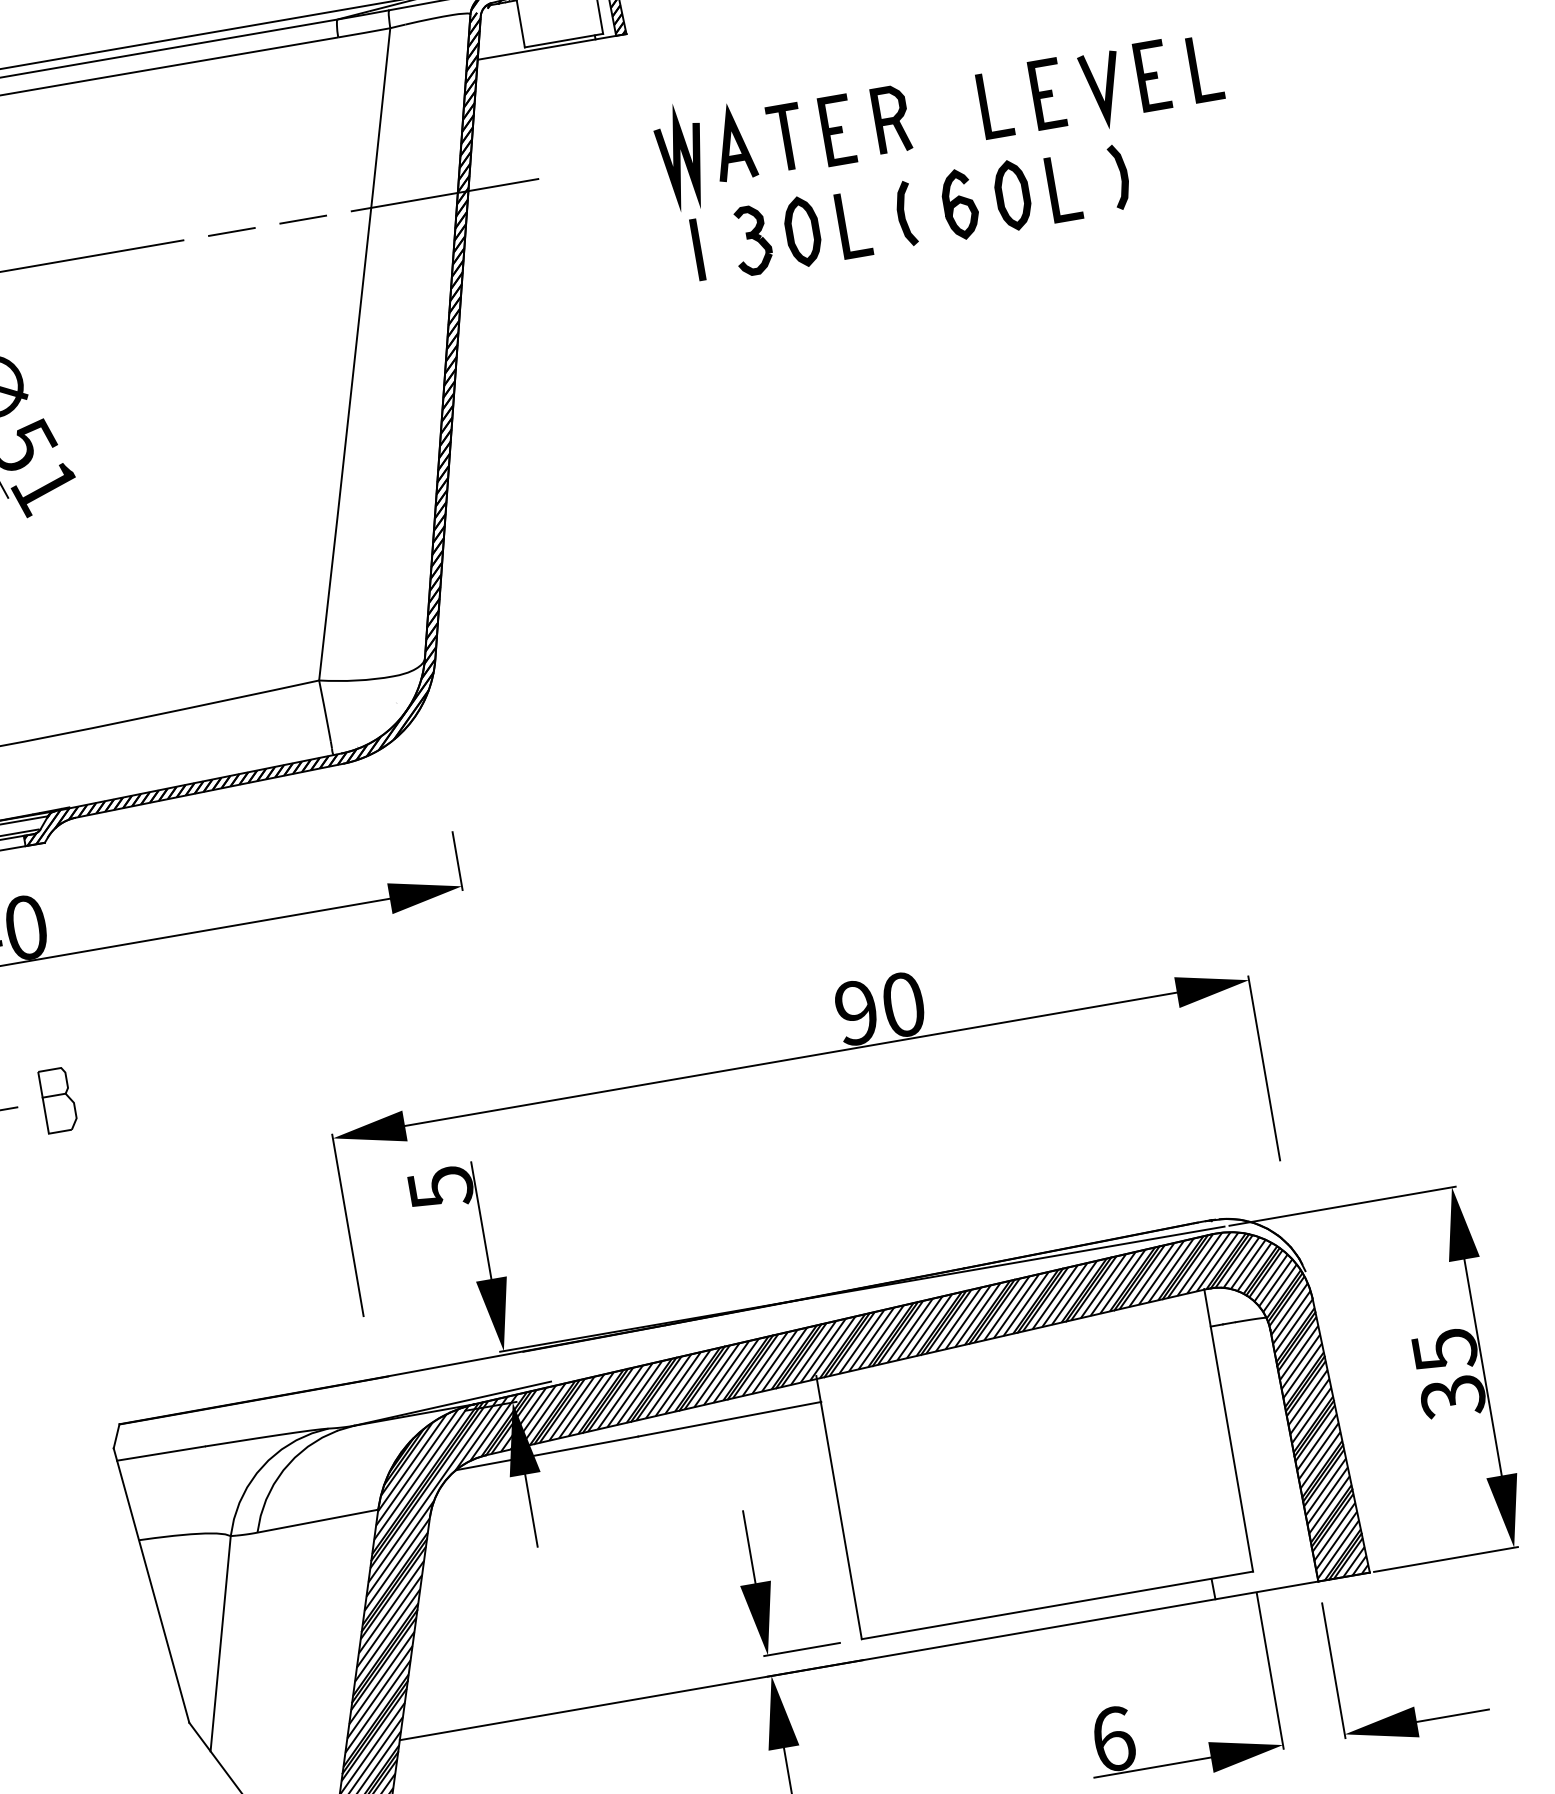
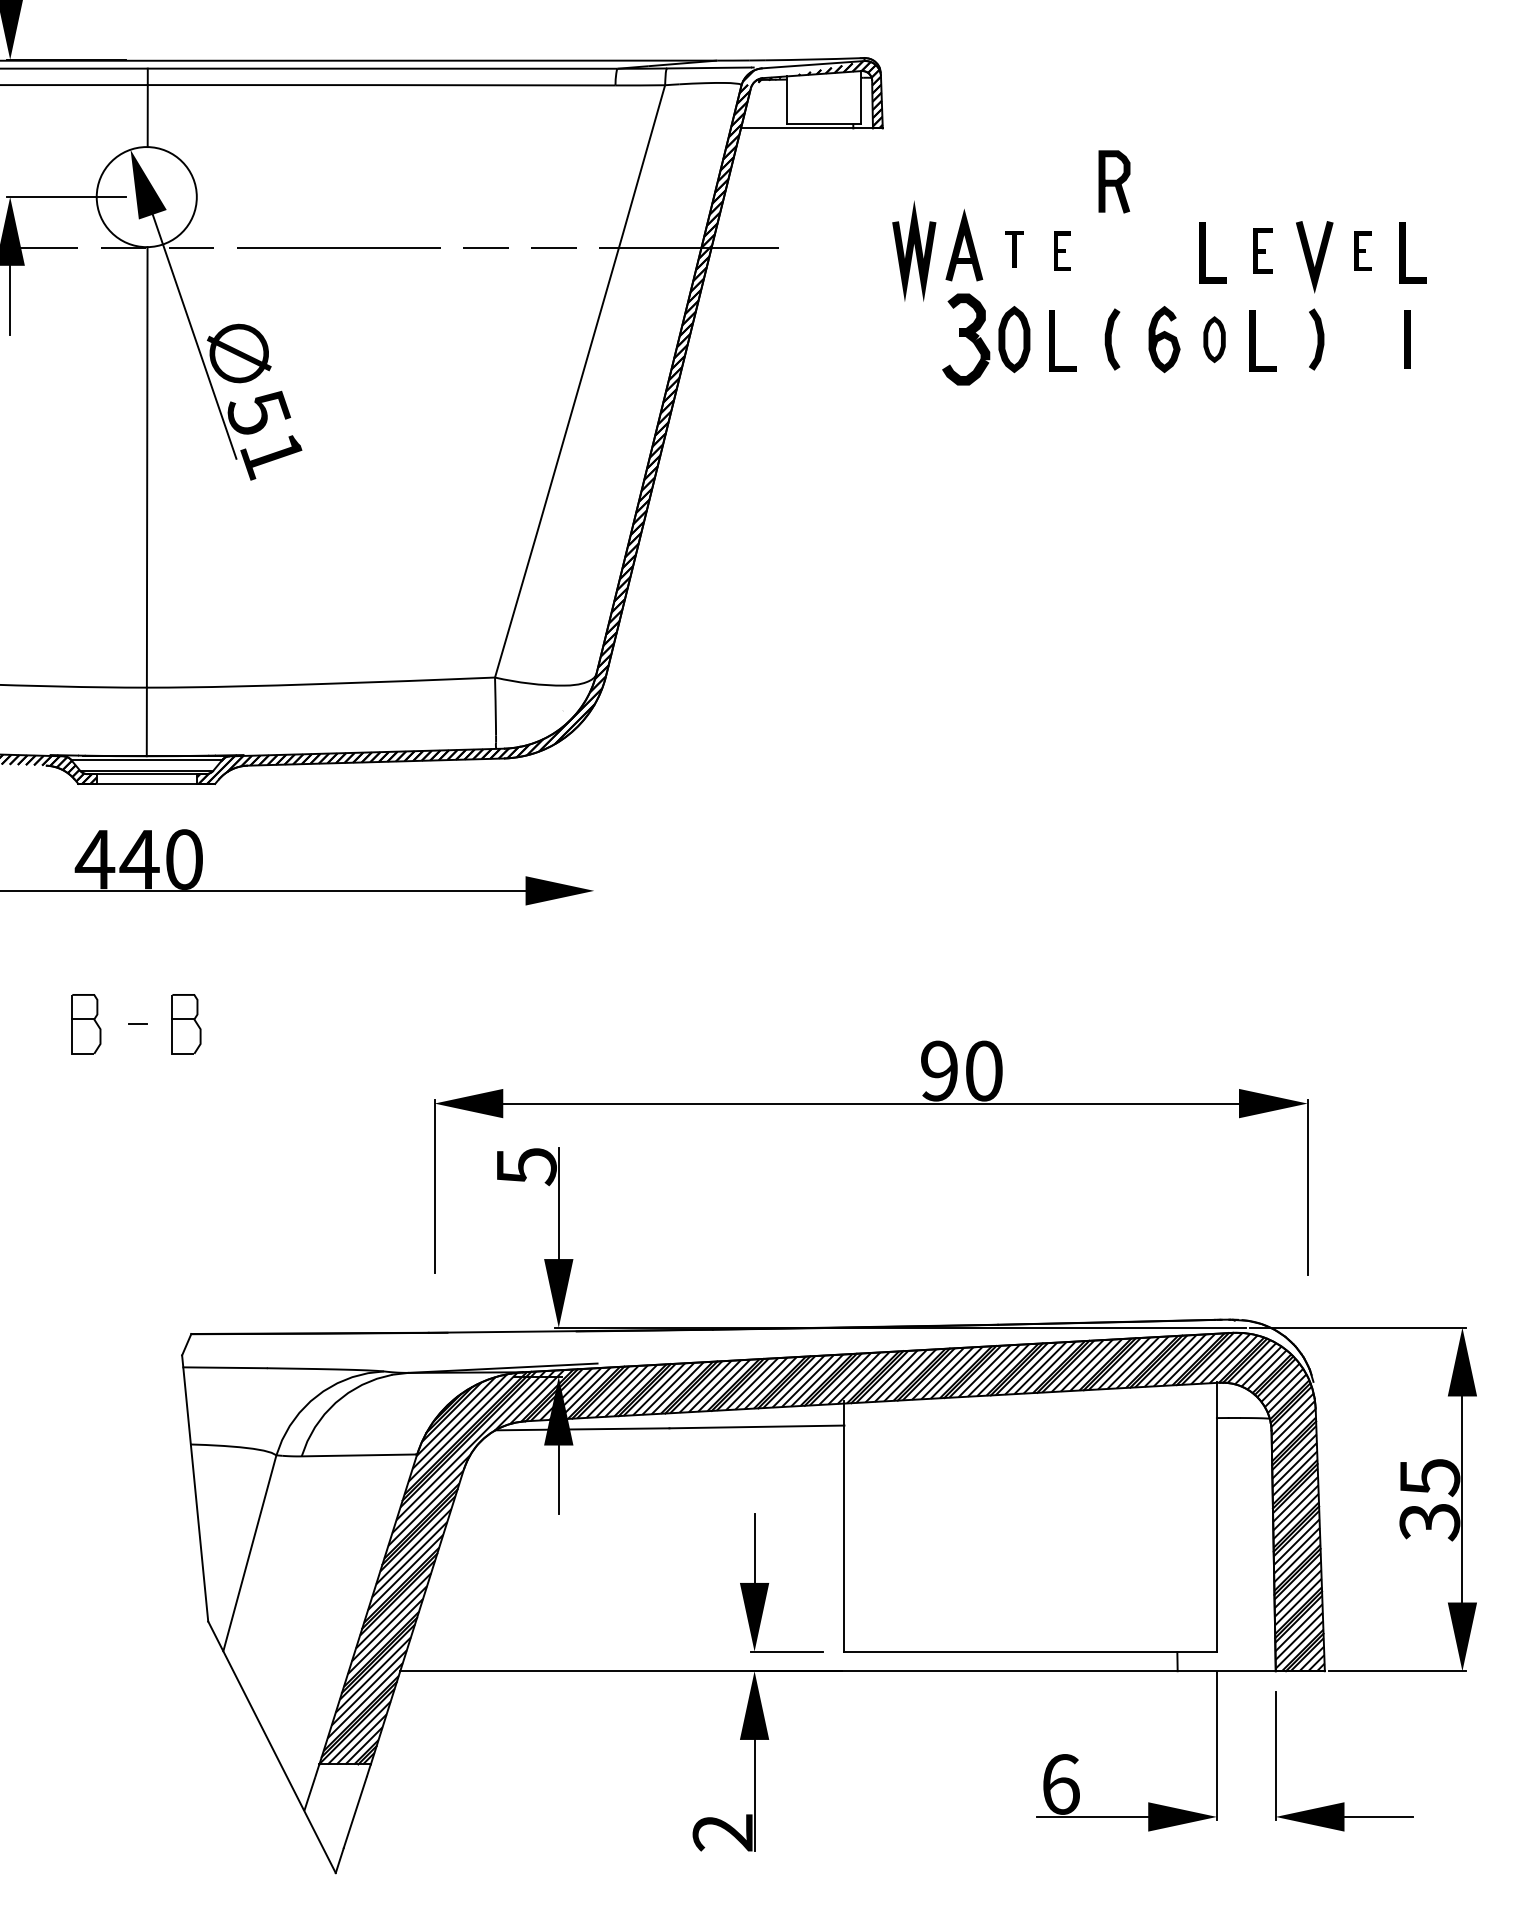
part: (1151, 75) -> (1362, 250), size x0.6
part: (1046, 93) -> (1262, 250), size x0.7
part: (891, 119) -> (1114, 181), moved
part: (837, 129) -> (1062, 250), size x0.6
part: (786, 137) -> (1014, 249), size x0.6
part: (1012, 195) -> (1214, 339), size x0.7
part: (752, 240) -> (966, 339), size x1.4
line: (697, 249) -> (1407, 339), moved
line: (457, 860) -> (594, 866), removed

